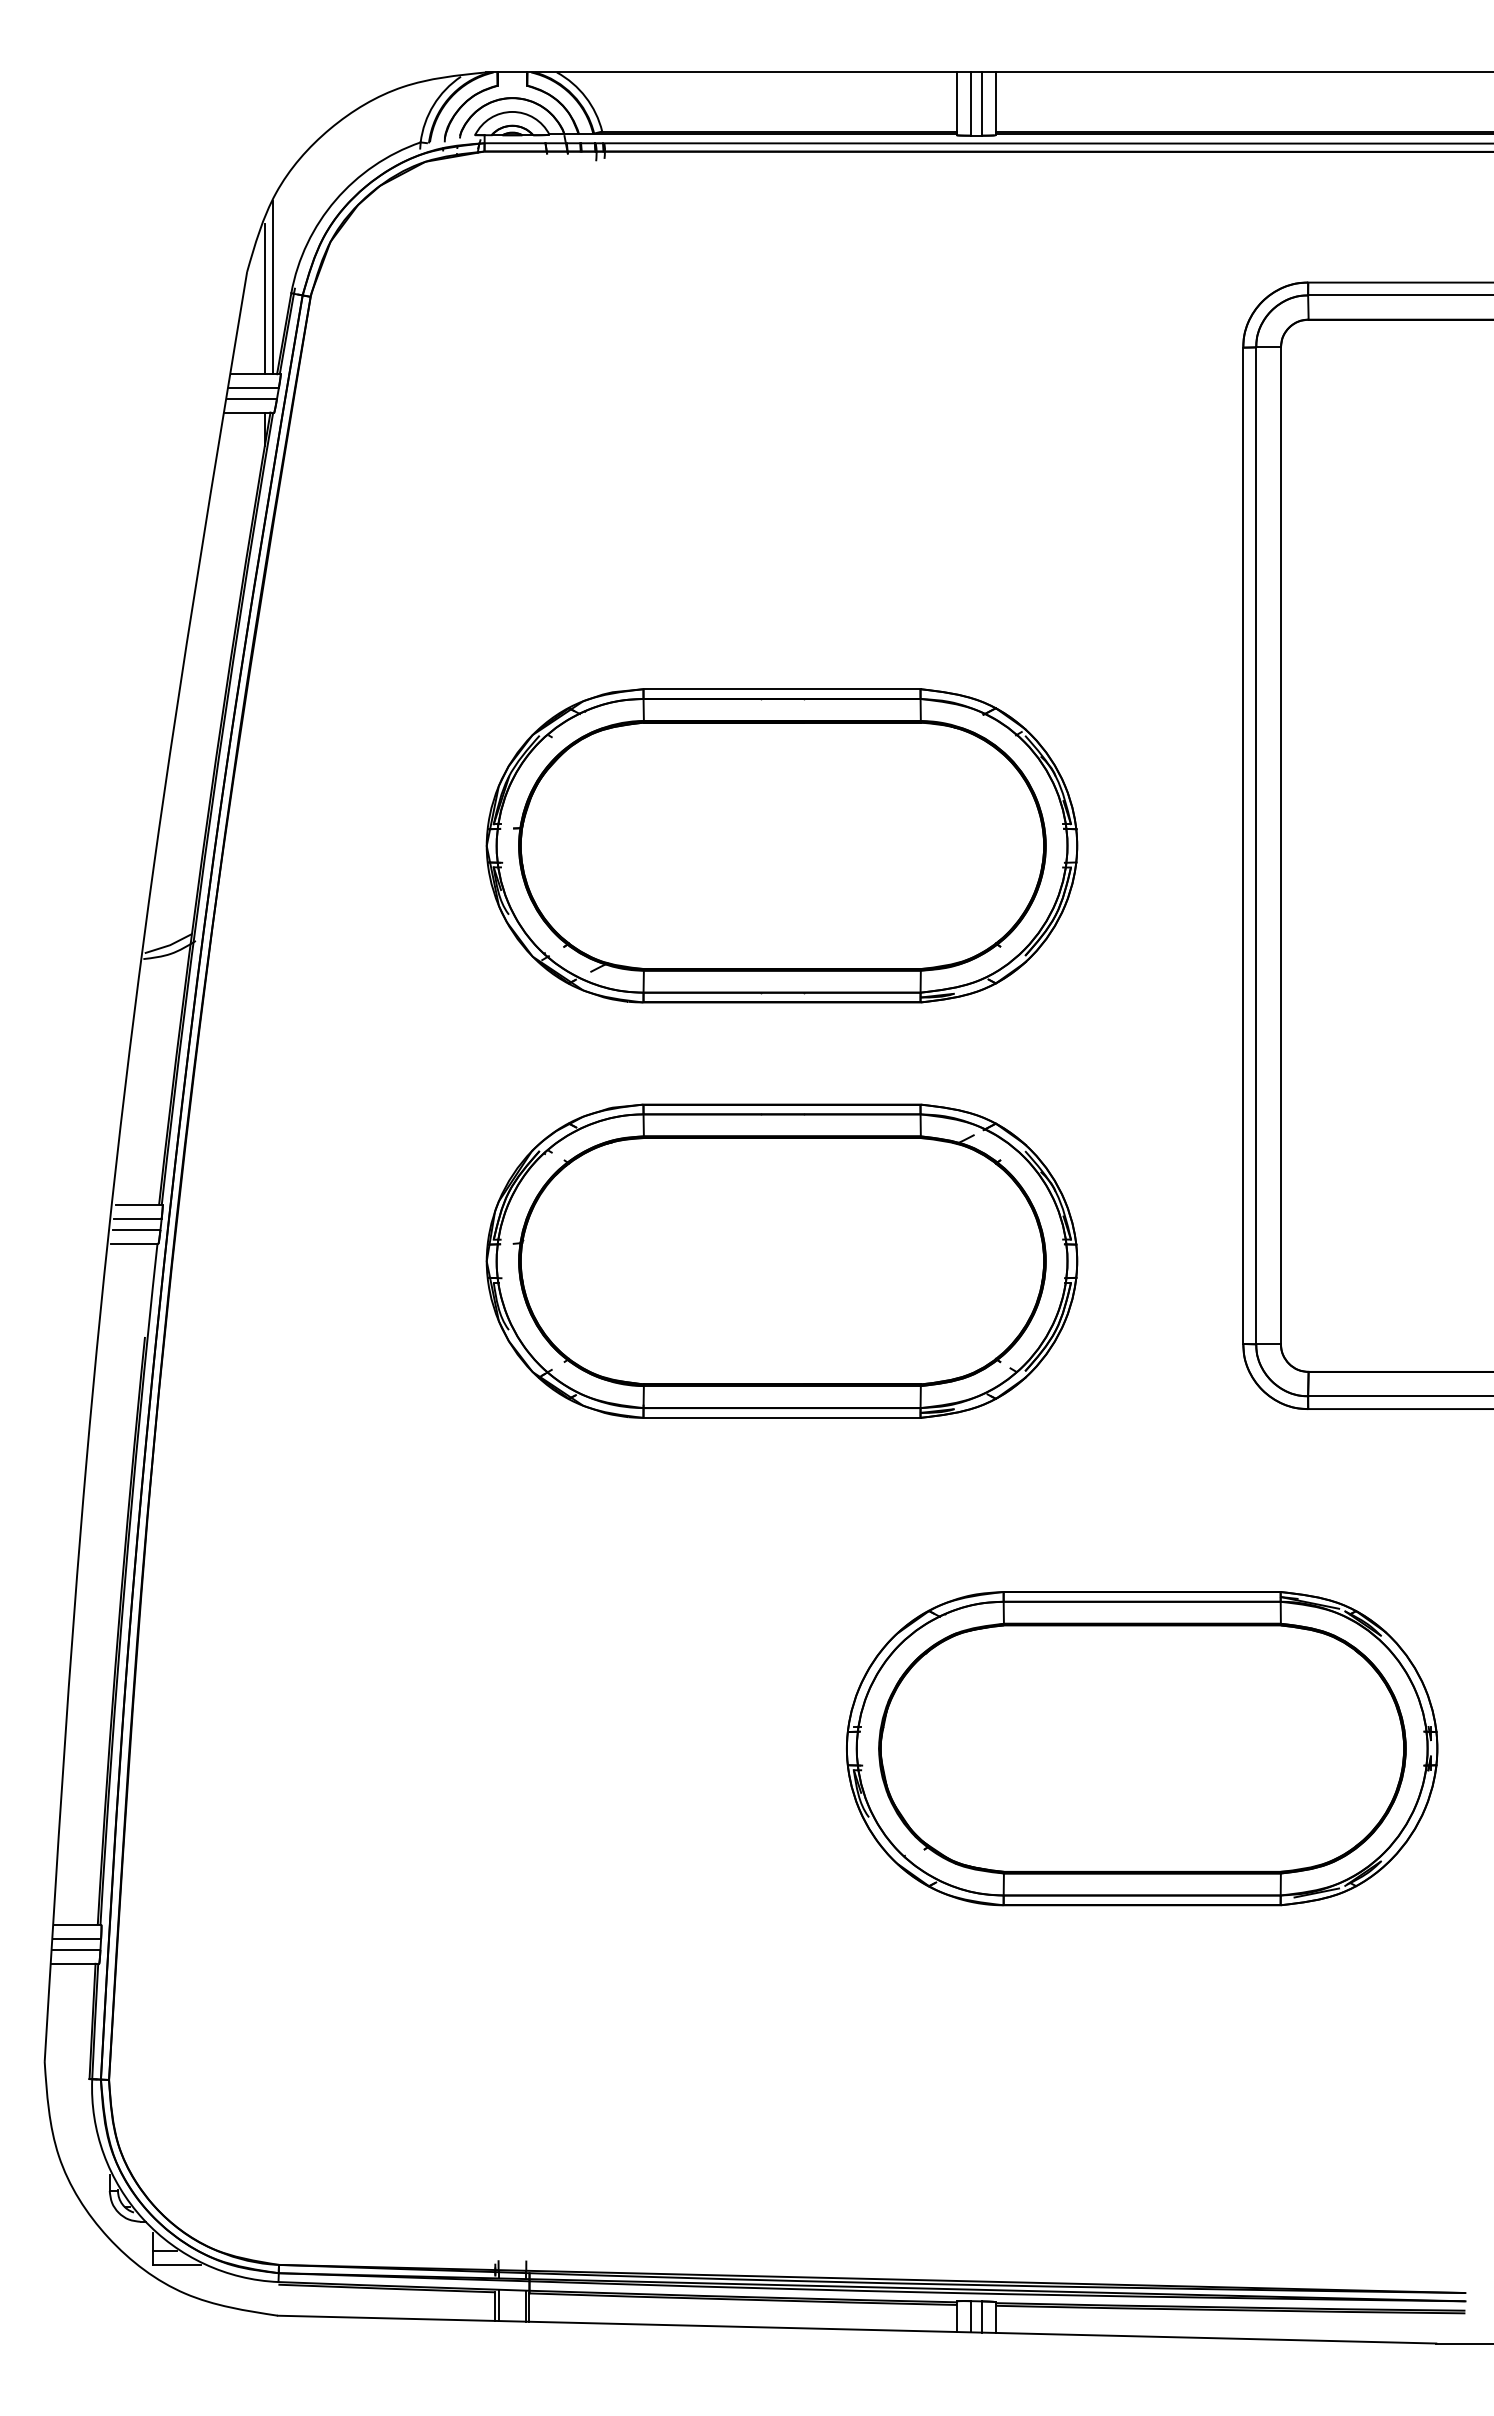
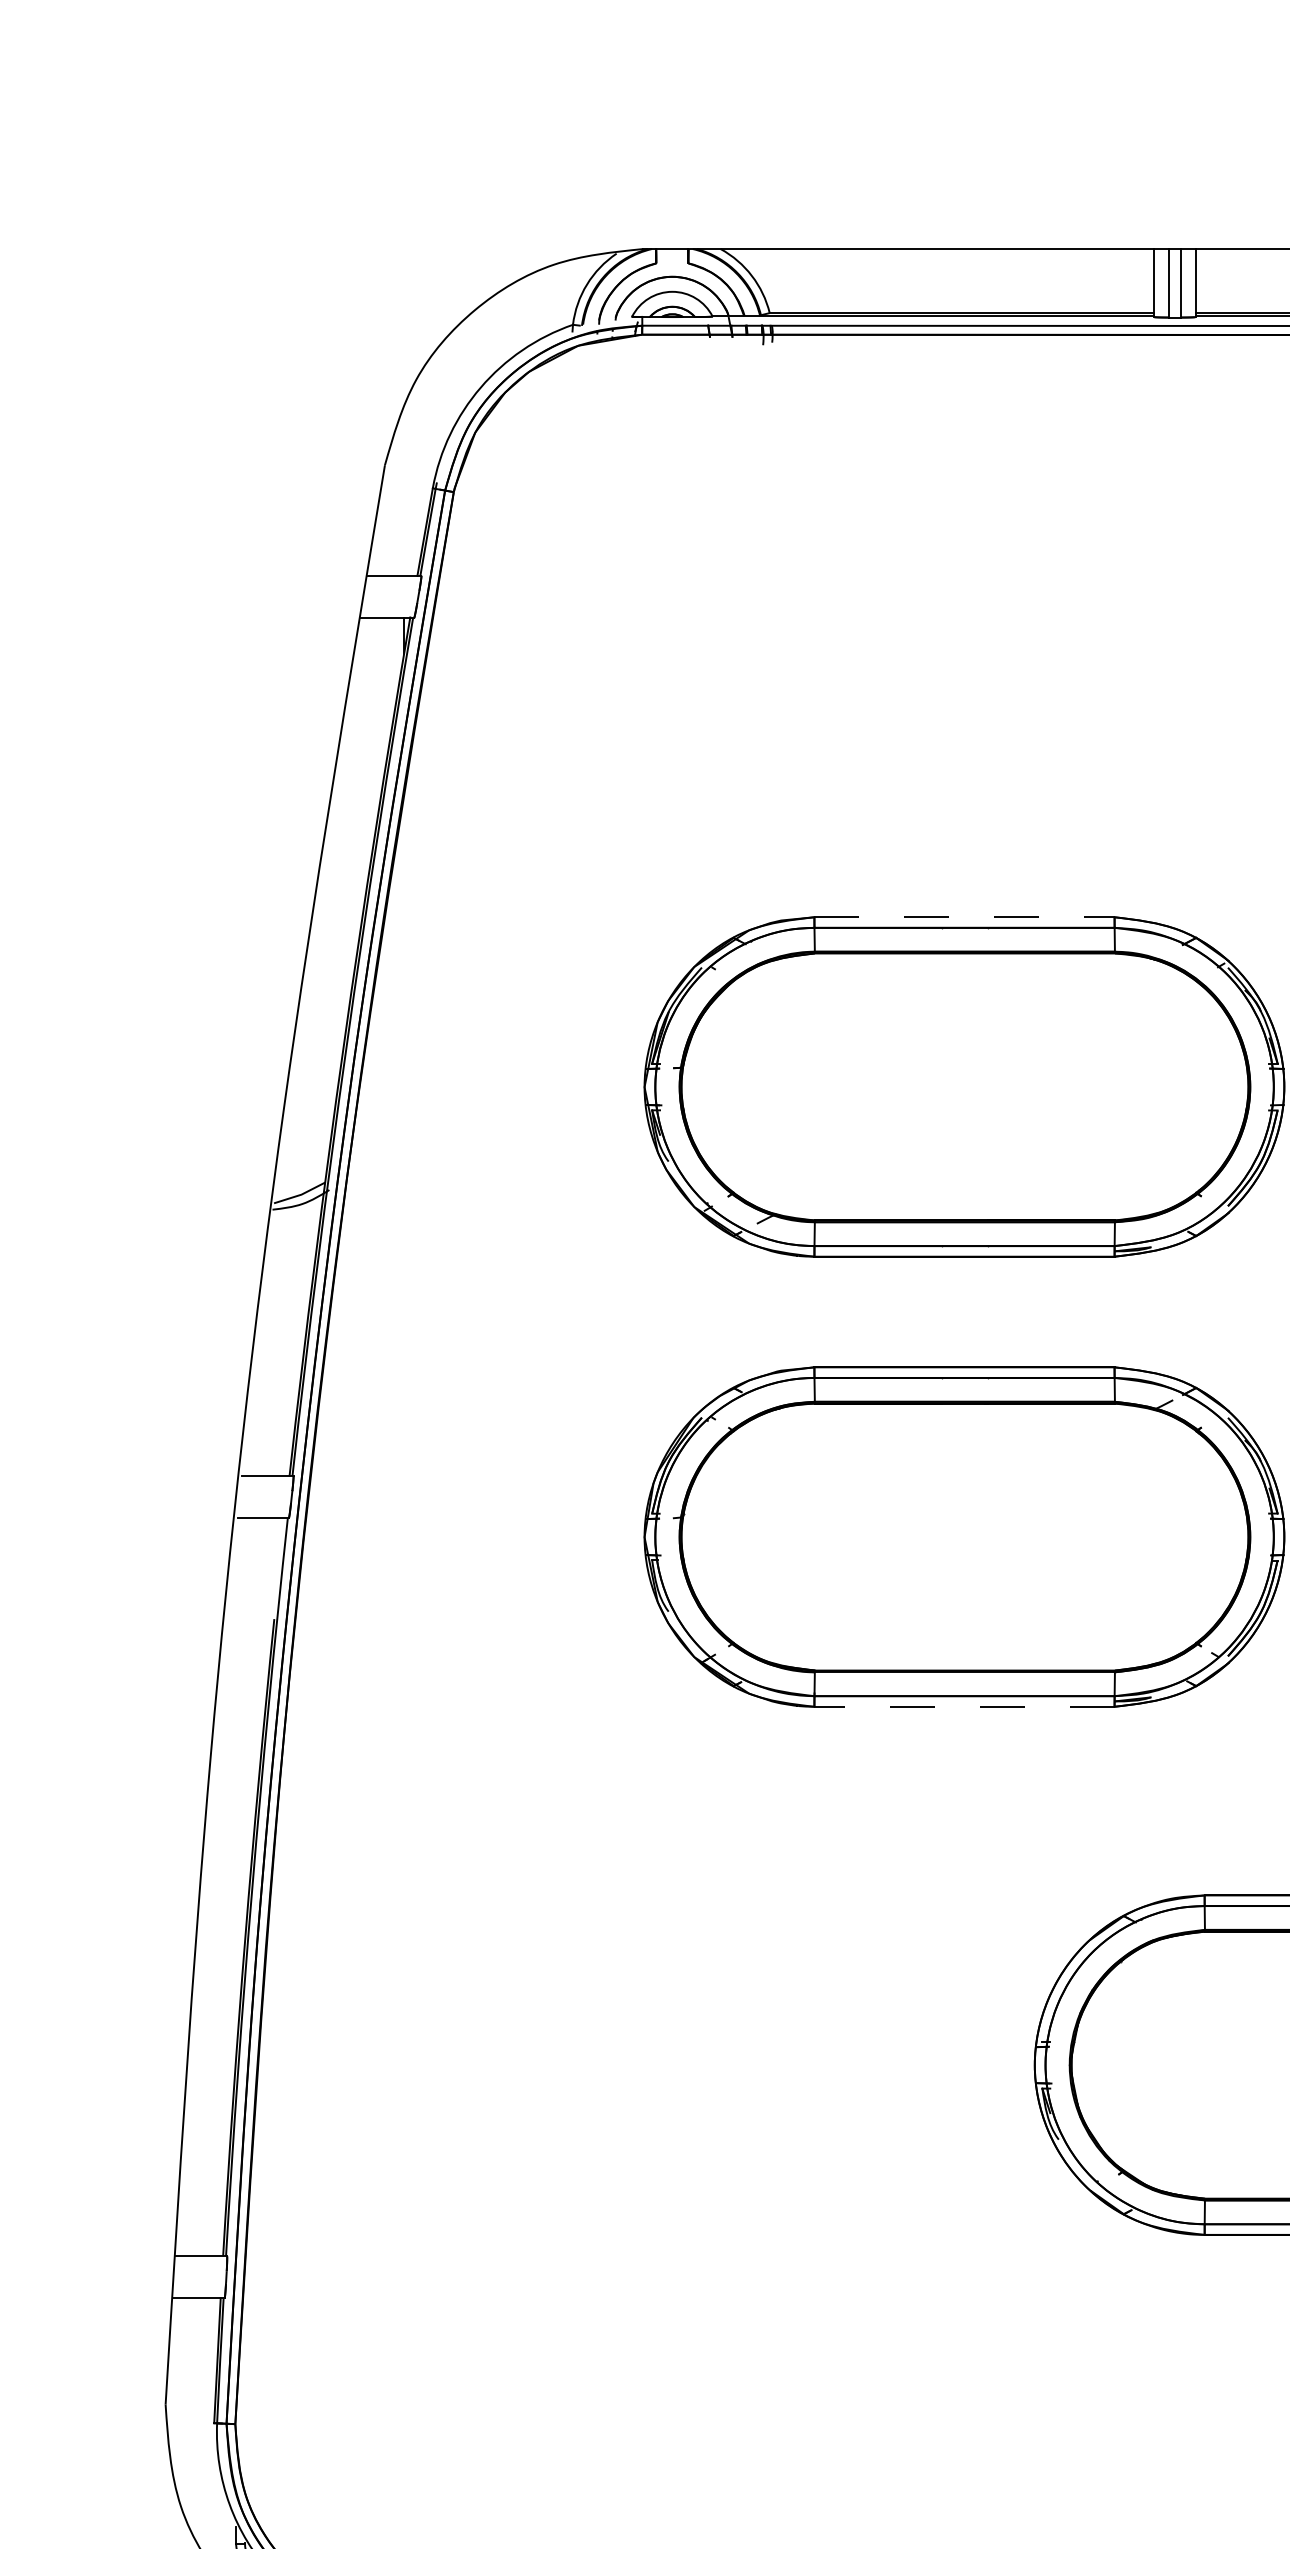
line: (273, 287) -> (413, 482), removed
line: (264, 298) -> (403, 493), removed
line: (253, 388) -> (391, 591), removed
line: (251, 399) -> (389, 603), removed
line: (782, 689) -> (965, 917), solid -> dashed
line: (137, 1218) -> (266, 1490), removed
line: (136, 1229) -> (265, 1502), removed
line: (782, 1417) -> (965, 1706), solid -> dashed
line: (77, 1938) -> (201, 2270), removed
line: (76, 1949) -> (200, 2282), removed

